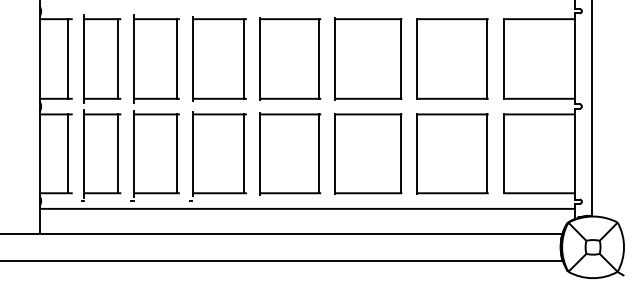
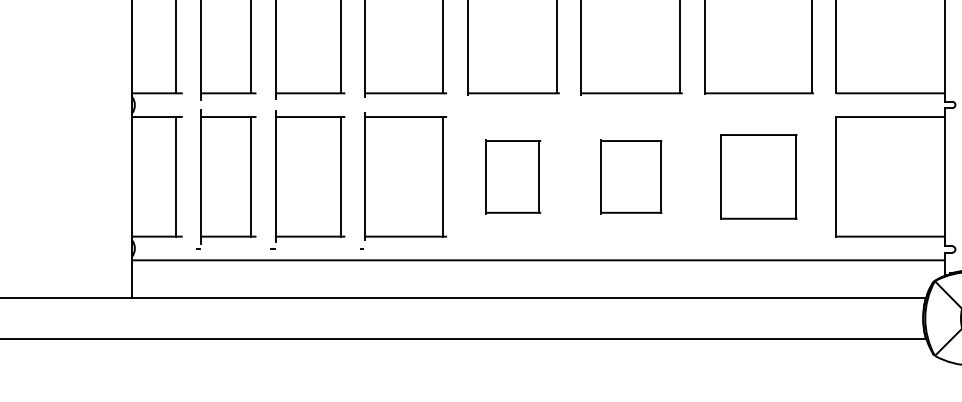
part: (290, 153) -> (513, 176), size x0.6
part: (368, 153) -> (631, 176), size x0.6
part: (452, 153) -> (759, 176), size x0.7

